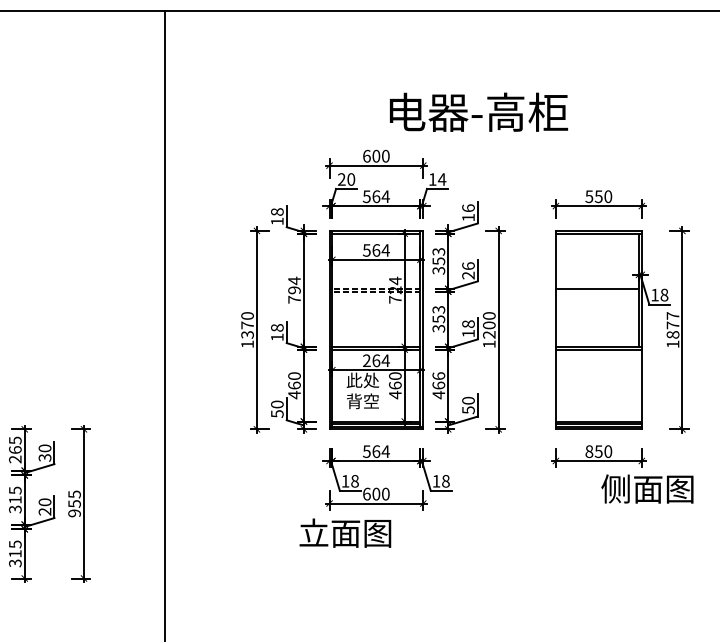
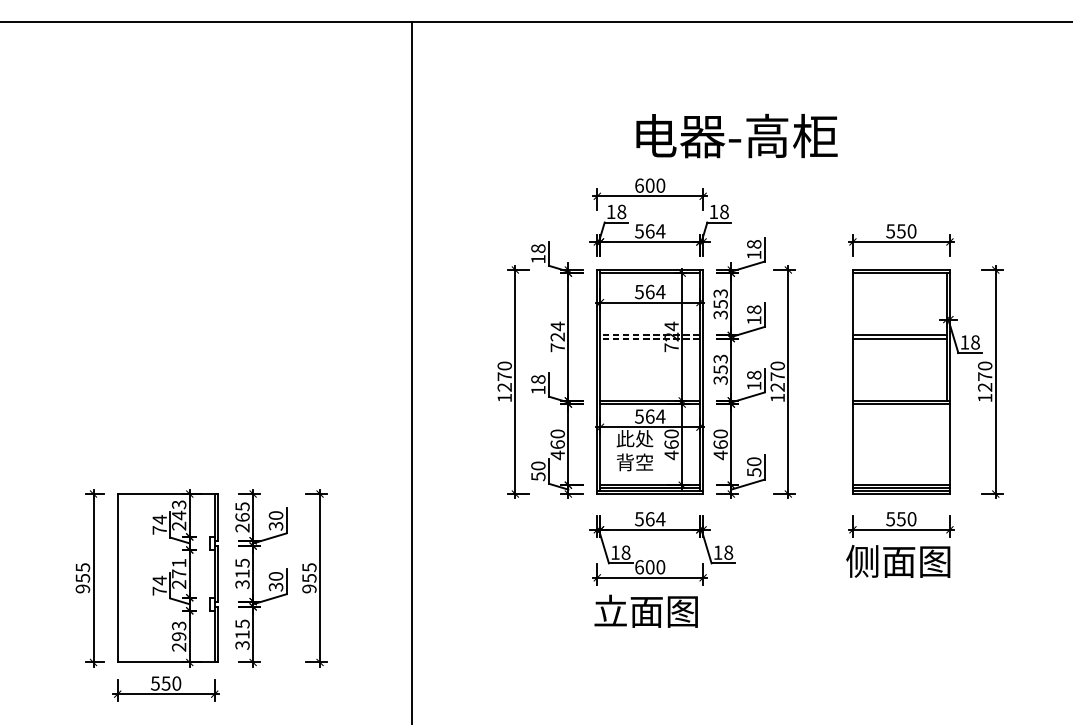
text: (478, 111) -> (736, 135), moved
text: (346, 179) -> (616, 211), 20 -> 18
text: (442, 179) -> (724, 211), 14 -> 18
text: (468, 207) -> (754, 243), 16 -> 18
text: (468, 270) -> (754, 314), 26 -> 18
text: (294, 289) -> (557, 336), 794 -> 724
line: (597, 291) -> (899, 338), added
text: (489, 325) -> (777, 376), 1200 -> 1270
text: (673, 325) -> (985, 376), 1877 -> 1270
text: (247, 334) -> (504, 387), 1370 -> 1270
text: (366, 360) -> (639, 416), 264 -> 564
text: (438, 375) -> (720, 433), 466 -> 460
text: (589, 451) -> (890, 519), 850 -> 550
text: (647, 489) -> (898, 561), moved
text: (45, 511) -> (276, 586), 20 -> 30
text: (344, 532) -> (645, 610), moved

